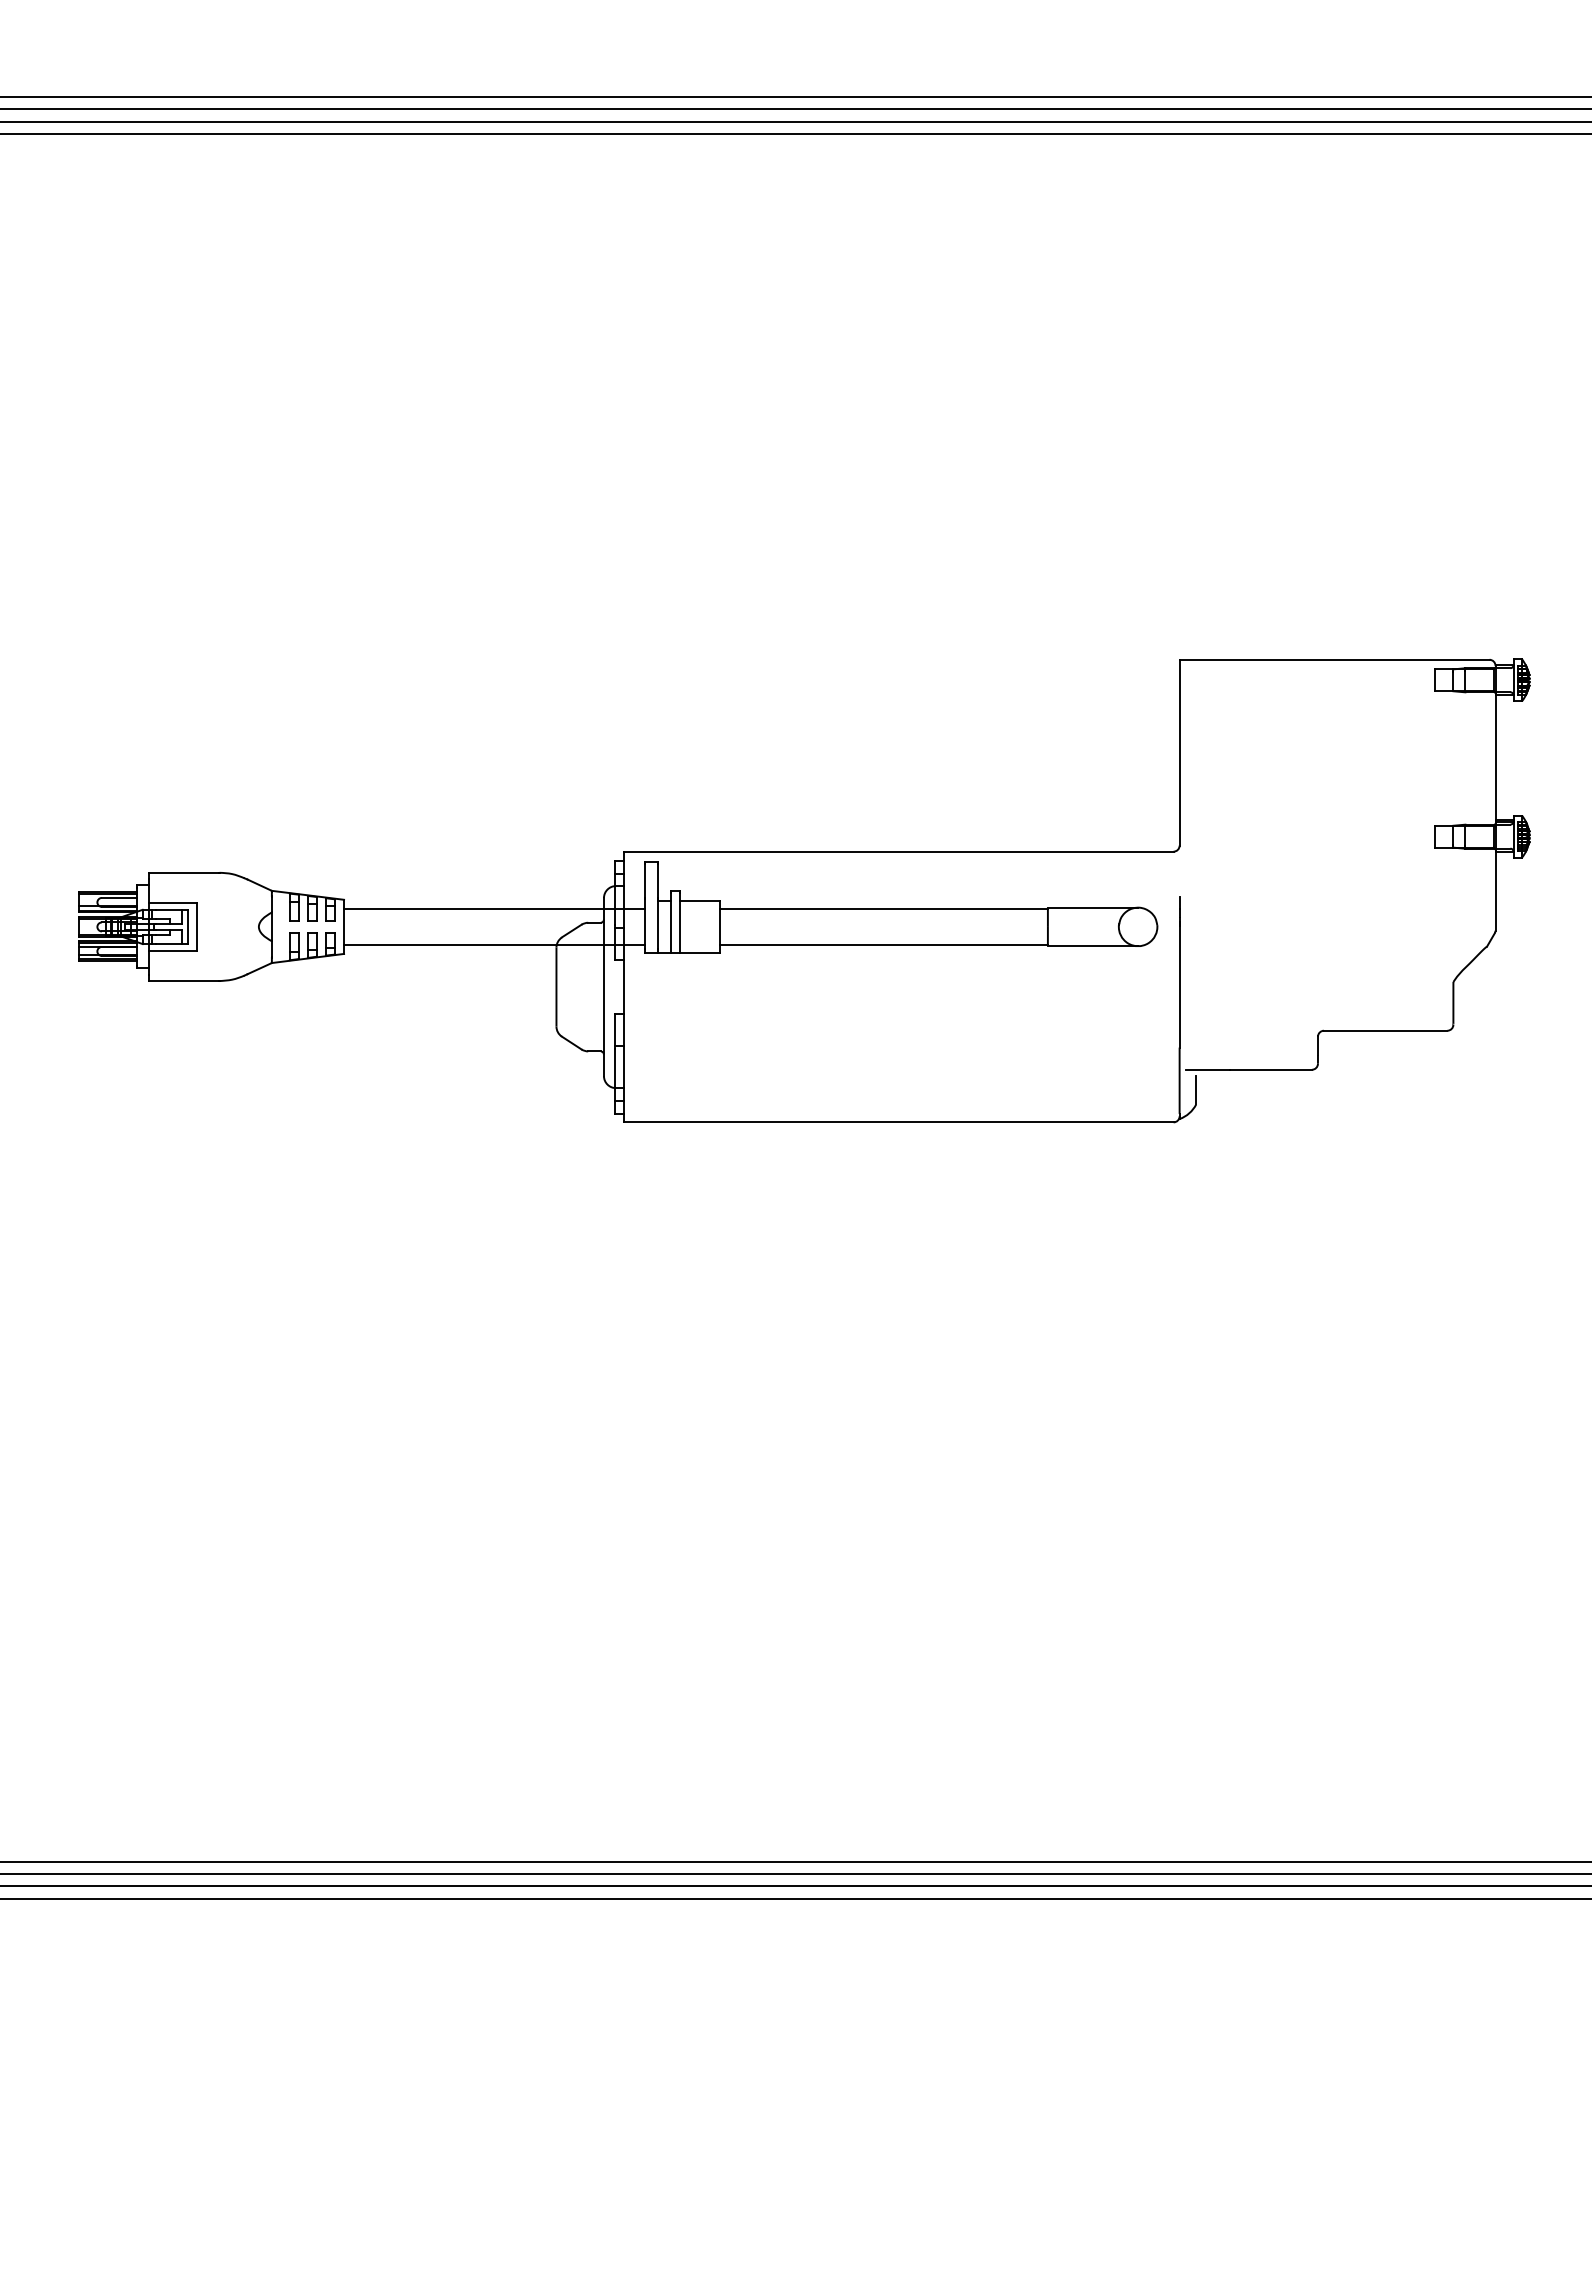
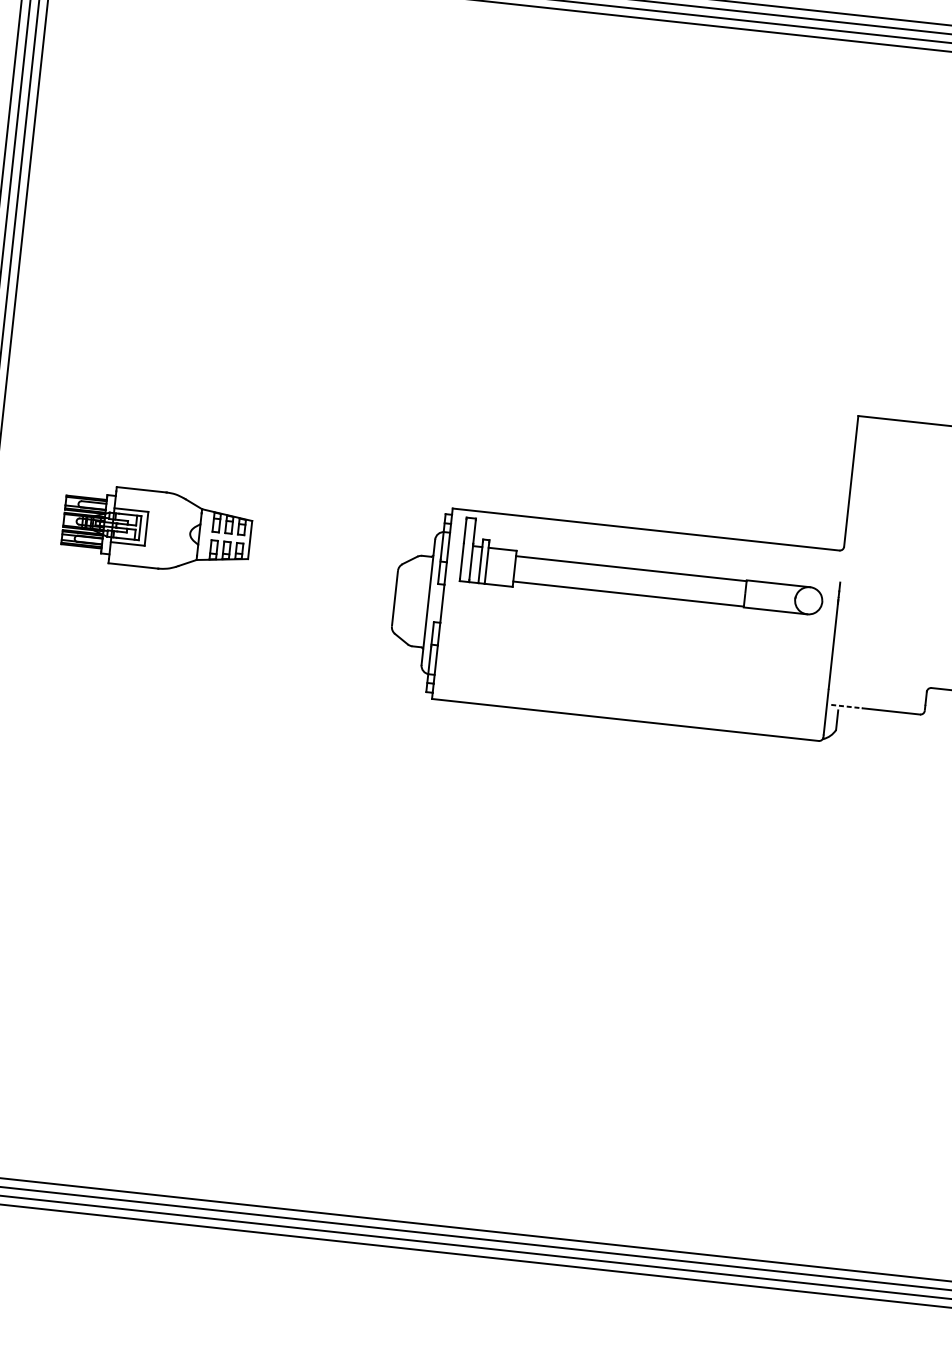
line: (494, 908) -> (357, 538), removed
line: (494, 944) -> (354, 563), removed
line: (1208, 1069) -> (847, 706), solid -> dashed

